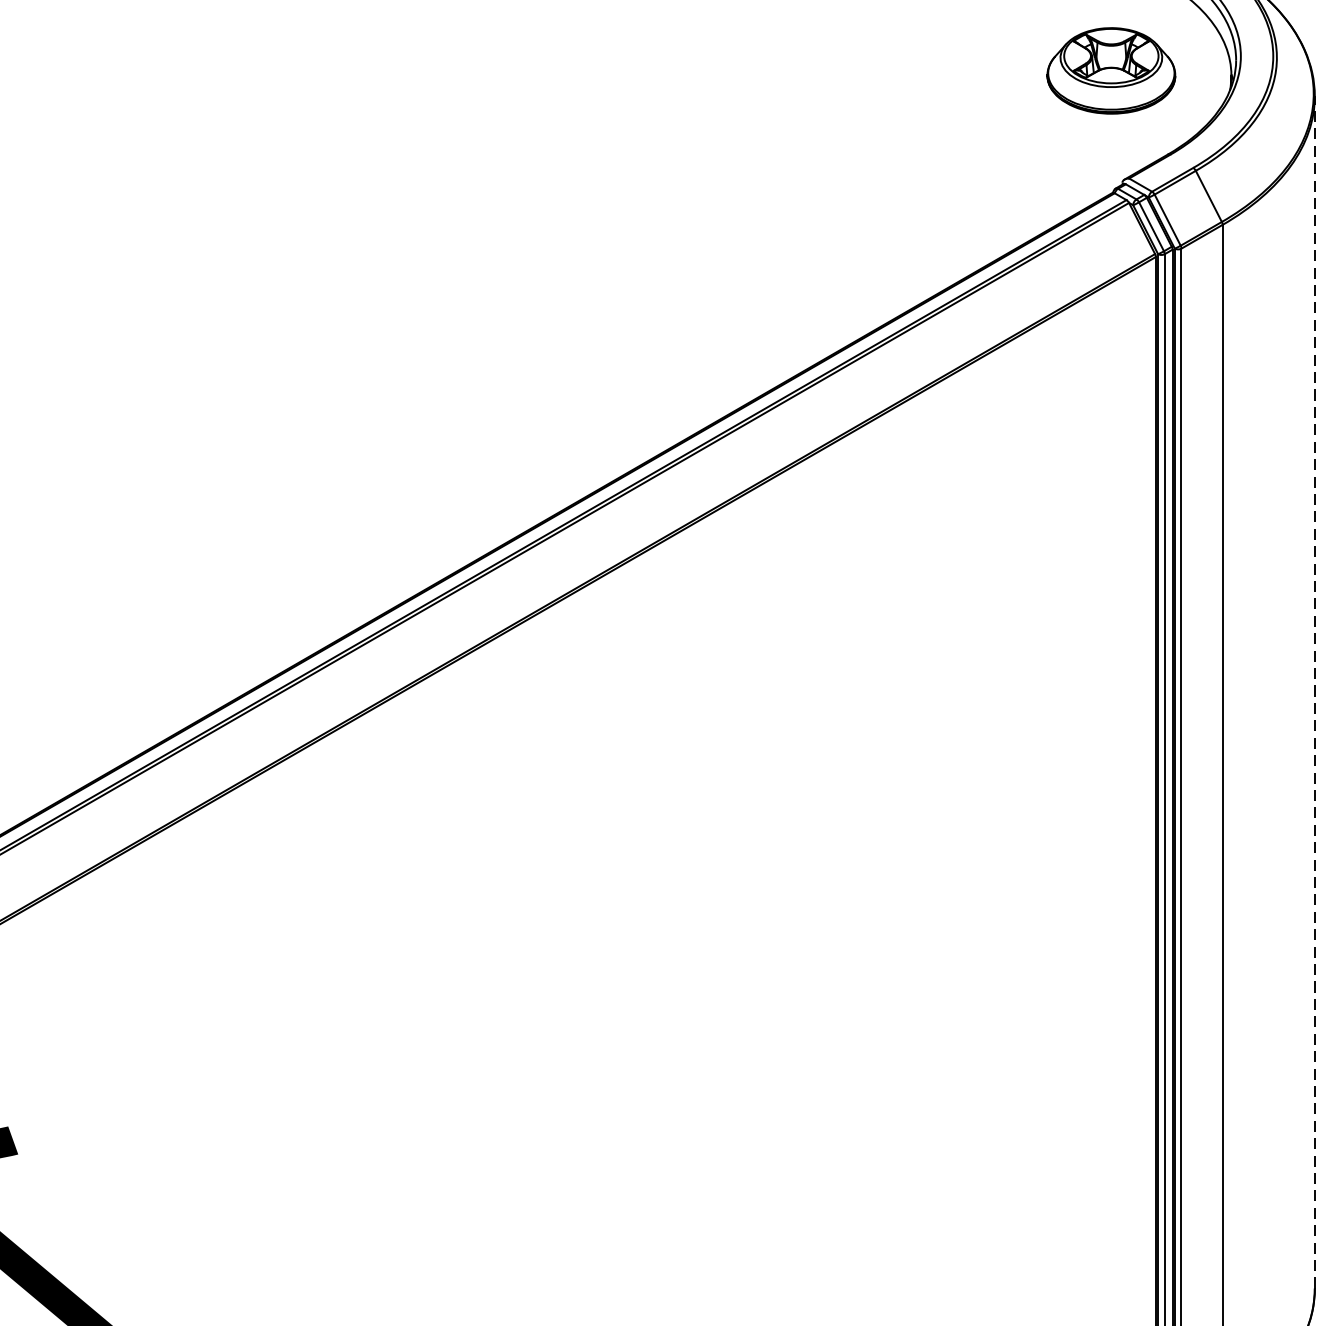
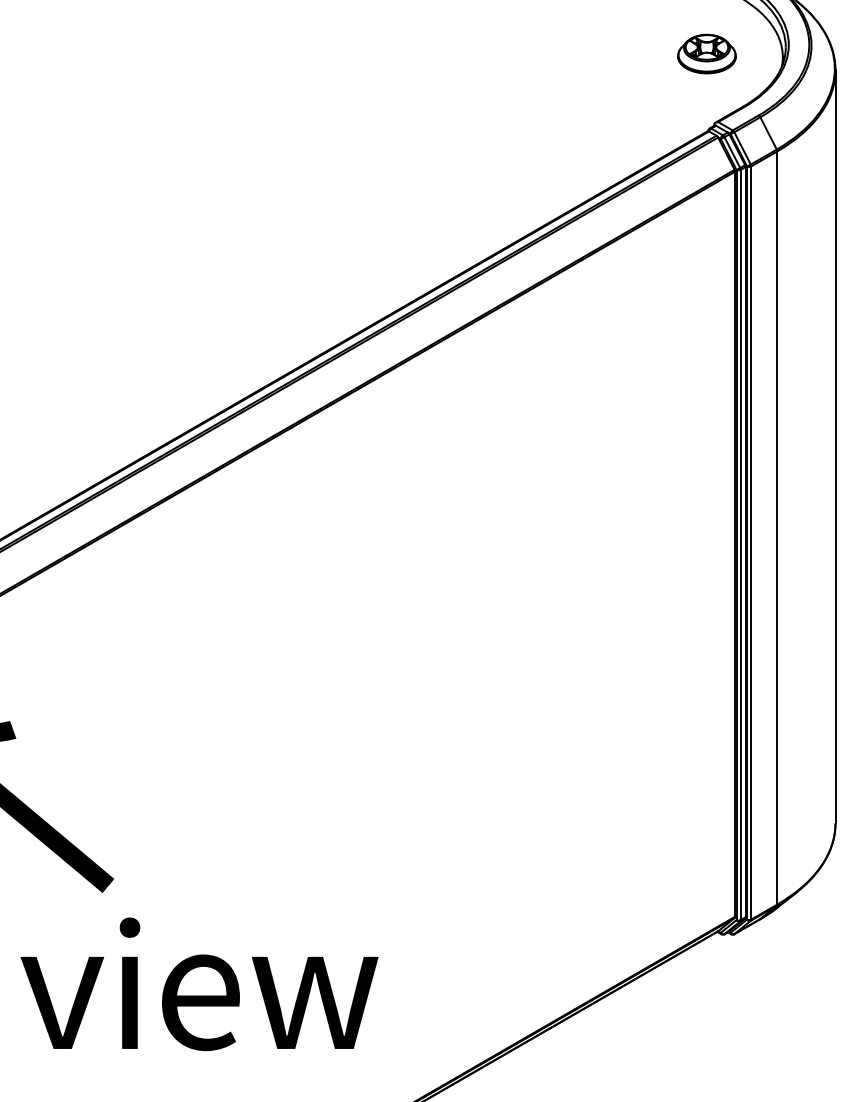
part: (1110, 69) -> (706, 53), size x0.71
line: (1314, 691) -> (835, 446), dashed -> solid

